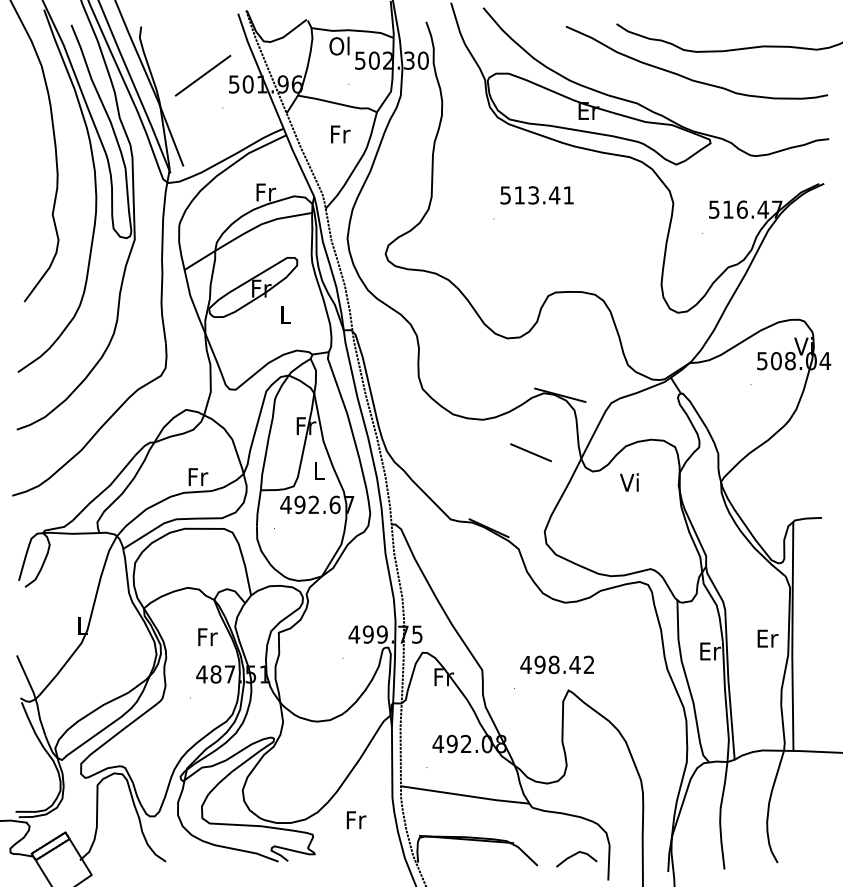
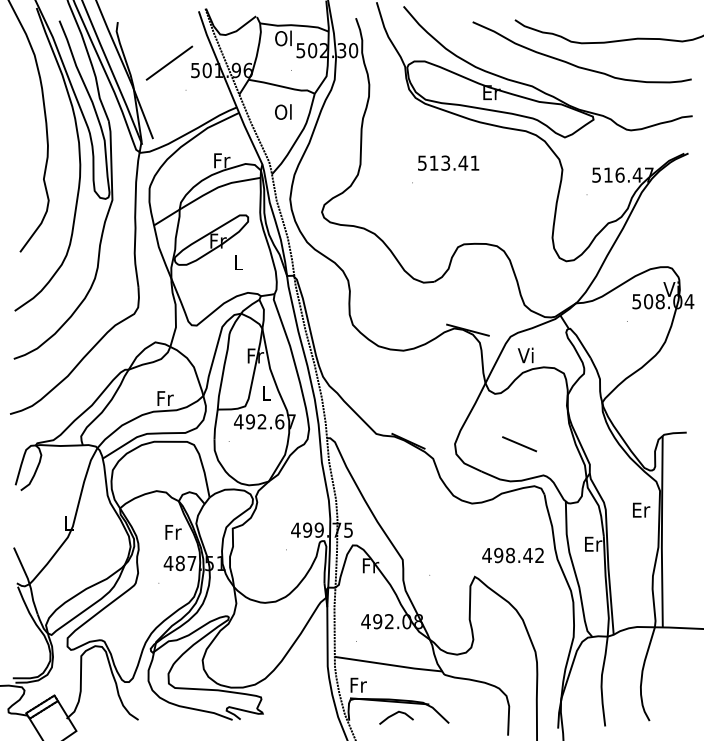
text: (339, 133) -> (283, 111), Fr -> Ol
line: (530, 452) -> (519, 444), moved
text: (629, 482) -> (525, 355), moved
text: (767, 638) -> (641, 510), moved
text: (556, 664) -> (512, 555), moved
text: (356, 820) -> (358, 685), moved
line: (575, 855) -> (395, 714), moved

